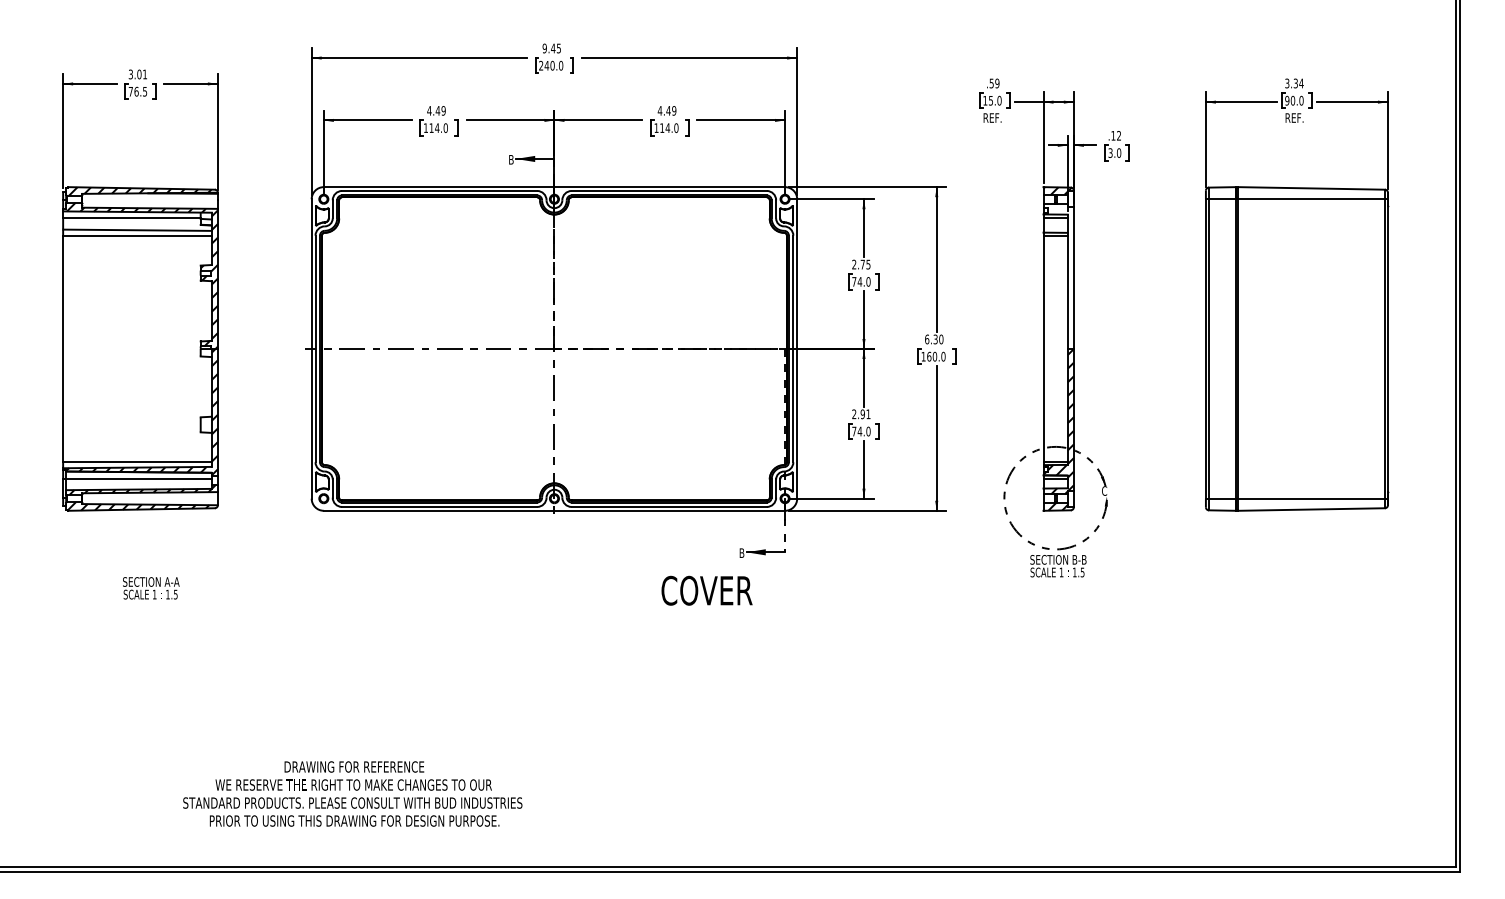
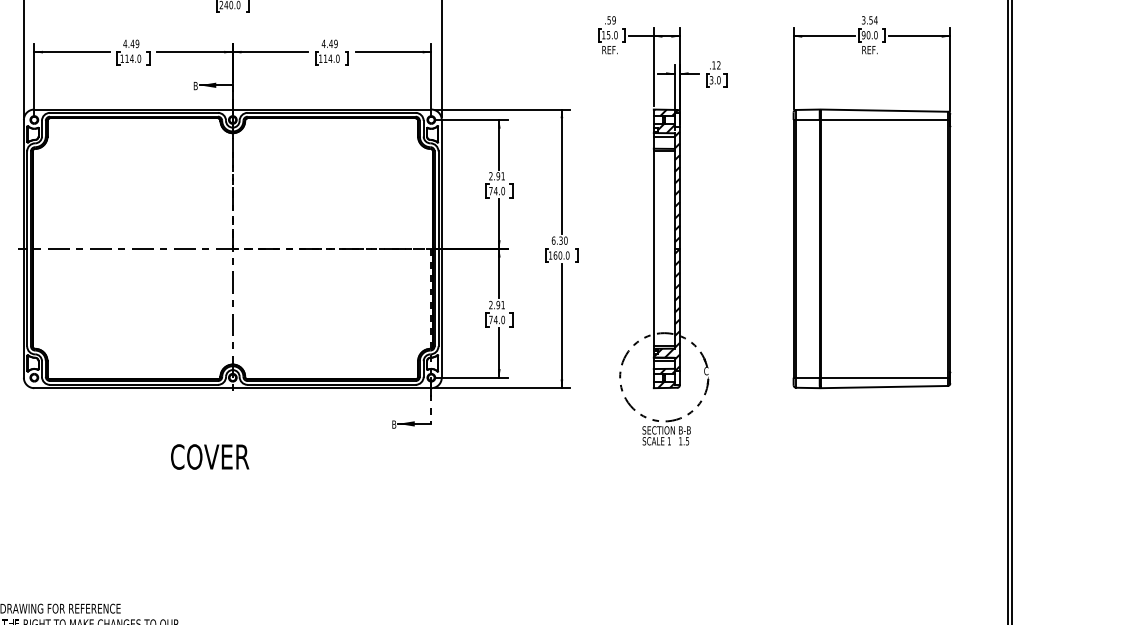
text: (1295, 82) -> (870, 19), 3.34 -> 3.54
text: (865, 264) -> (500, 176), 2.75 -> 2.91
hatch: (1058, 272) -> (666, 183), added
text: (706, 590) -> (209, 456), moved

